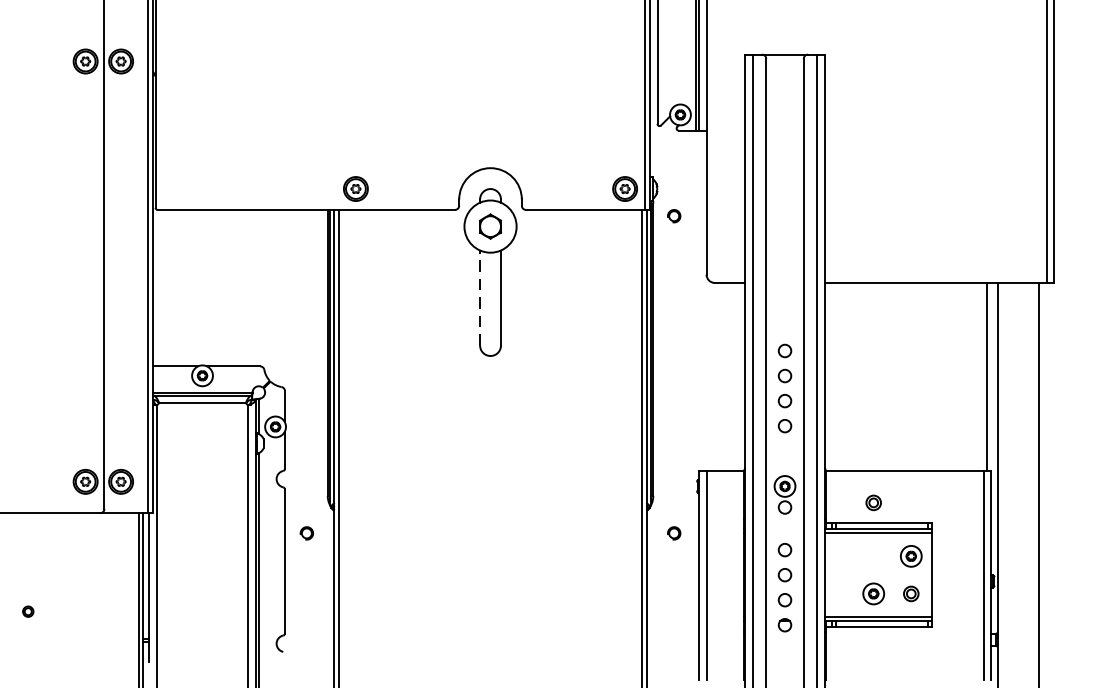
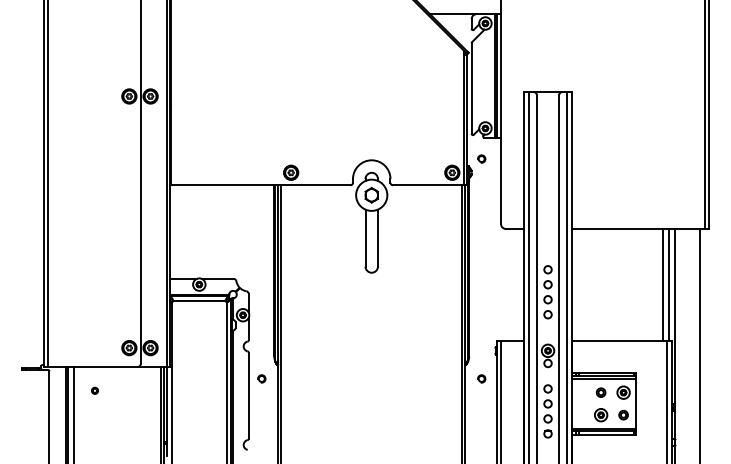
part: (673, 215) -> (481, 158), moved
line: (480, 297) -> (365, 237), dashed -> solid
line: (976, 377) -> (662, 285), added
part: (872, 502) -> (600, 392), moved
part: (27, 611) -> (94, 390), moved

